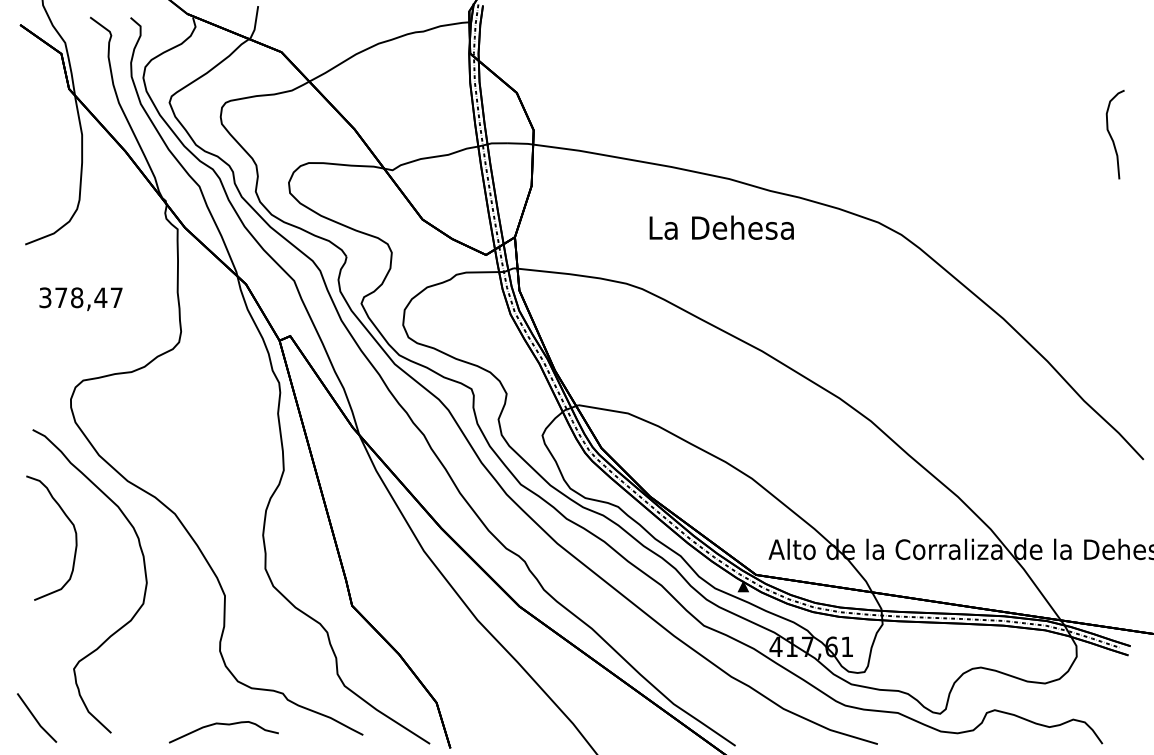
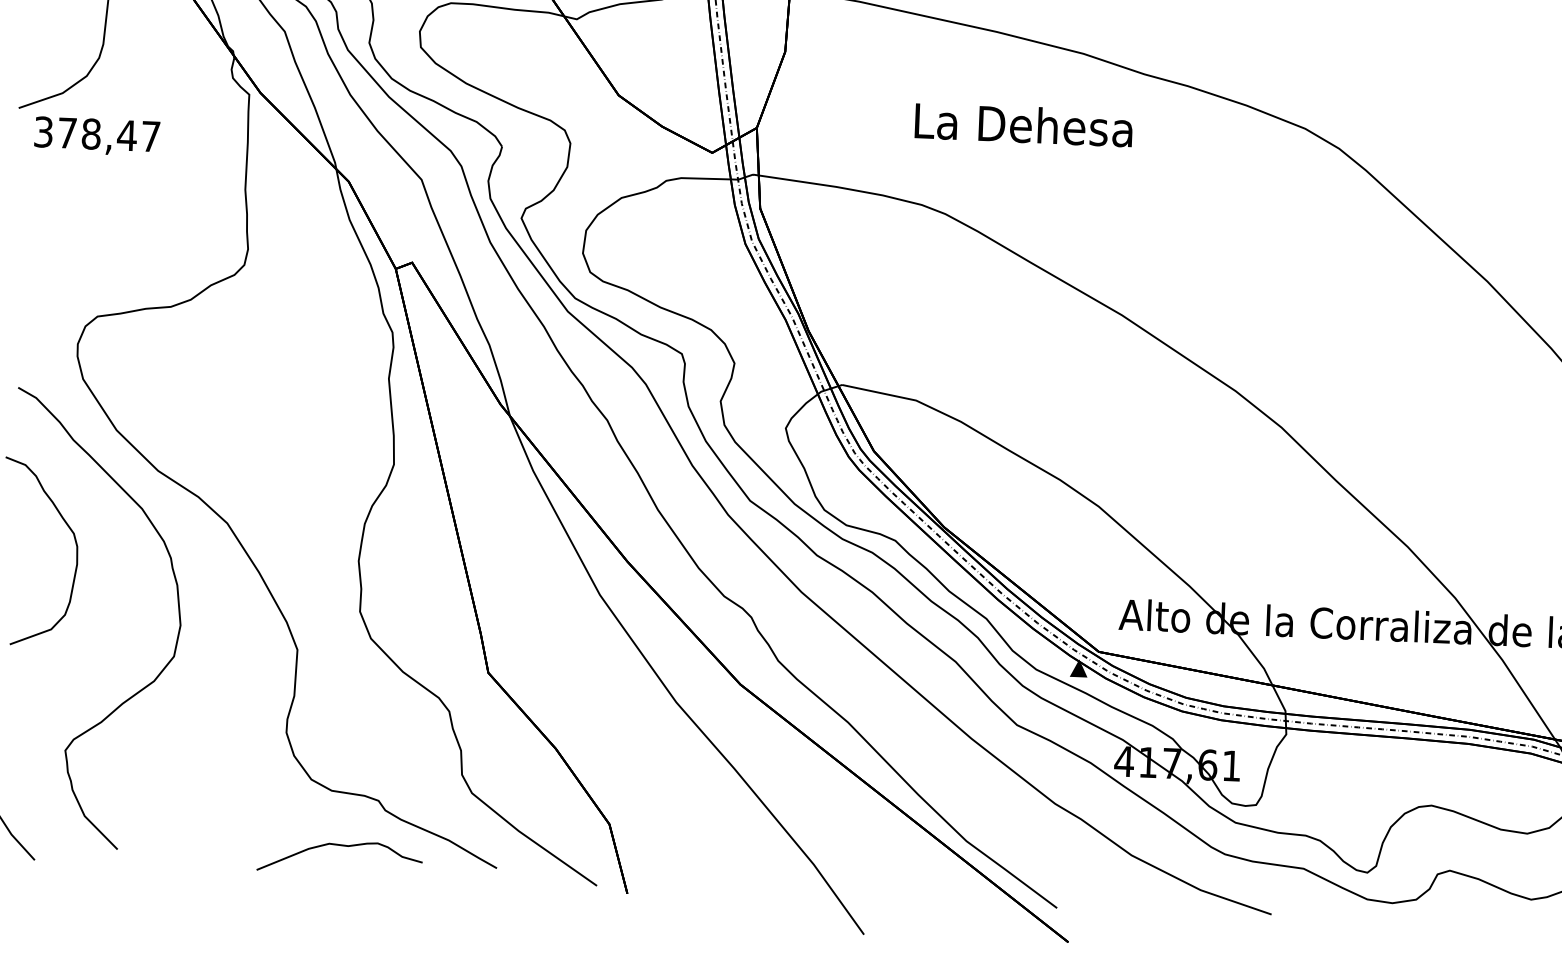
text: (721, 227) -> (1023, 124), moved
text: (80, 299) -> (96, 136), moved
curve: (225, 725) -> (342, 847), moved

